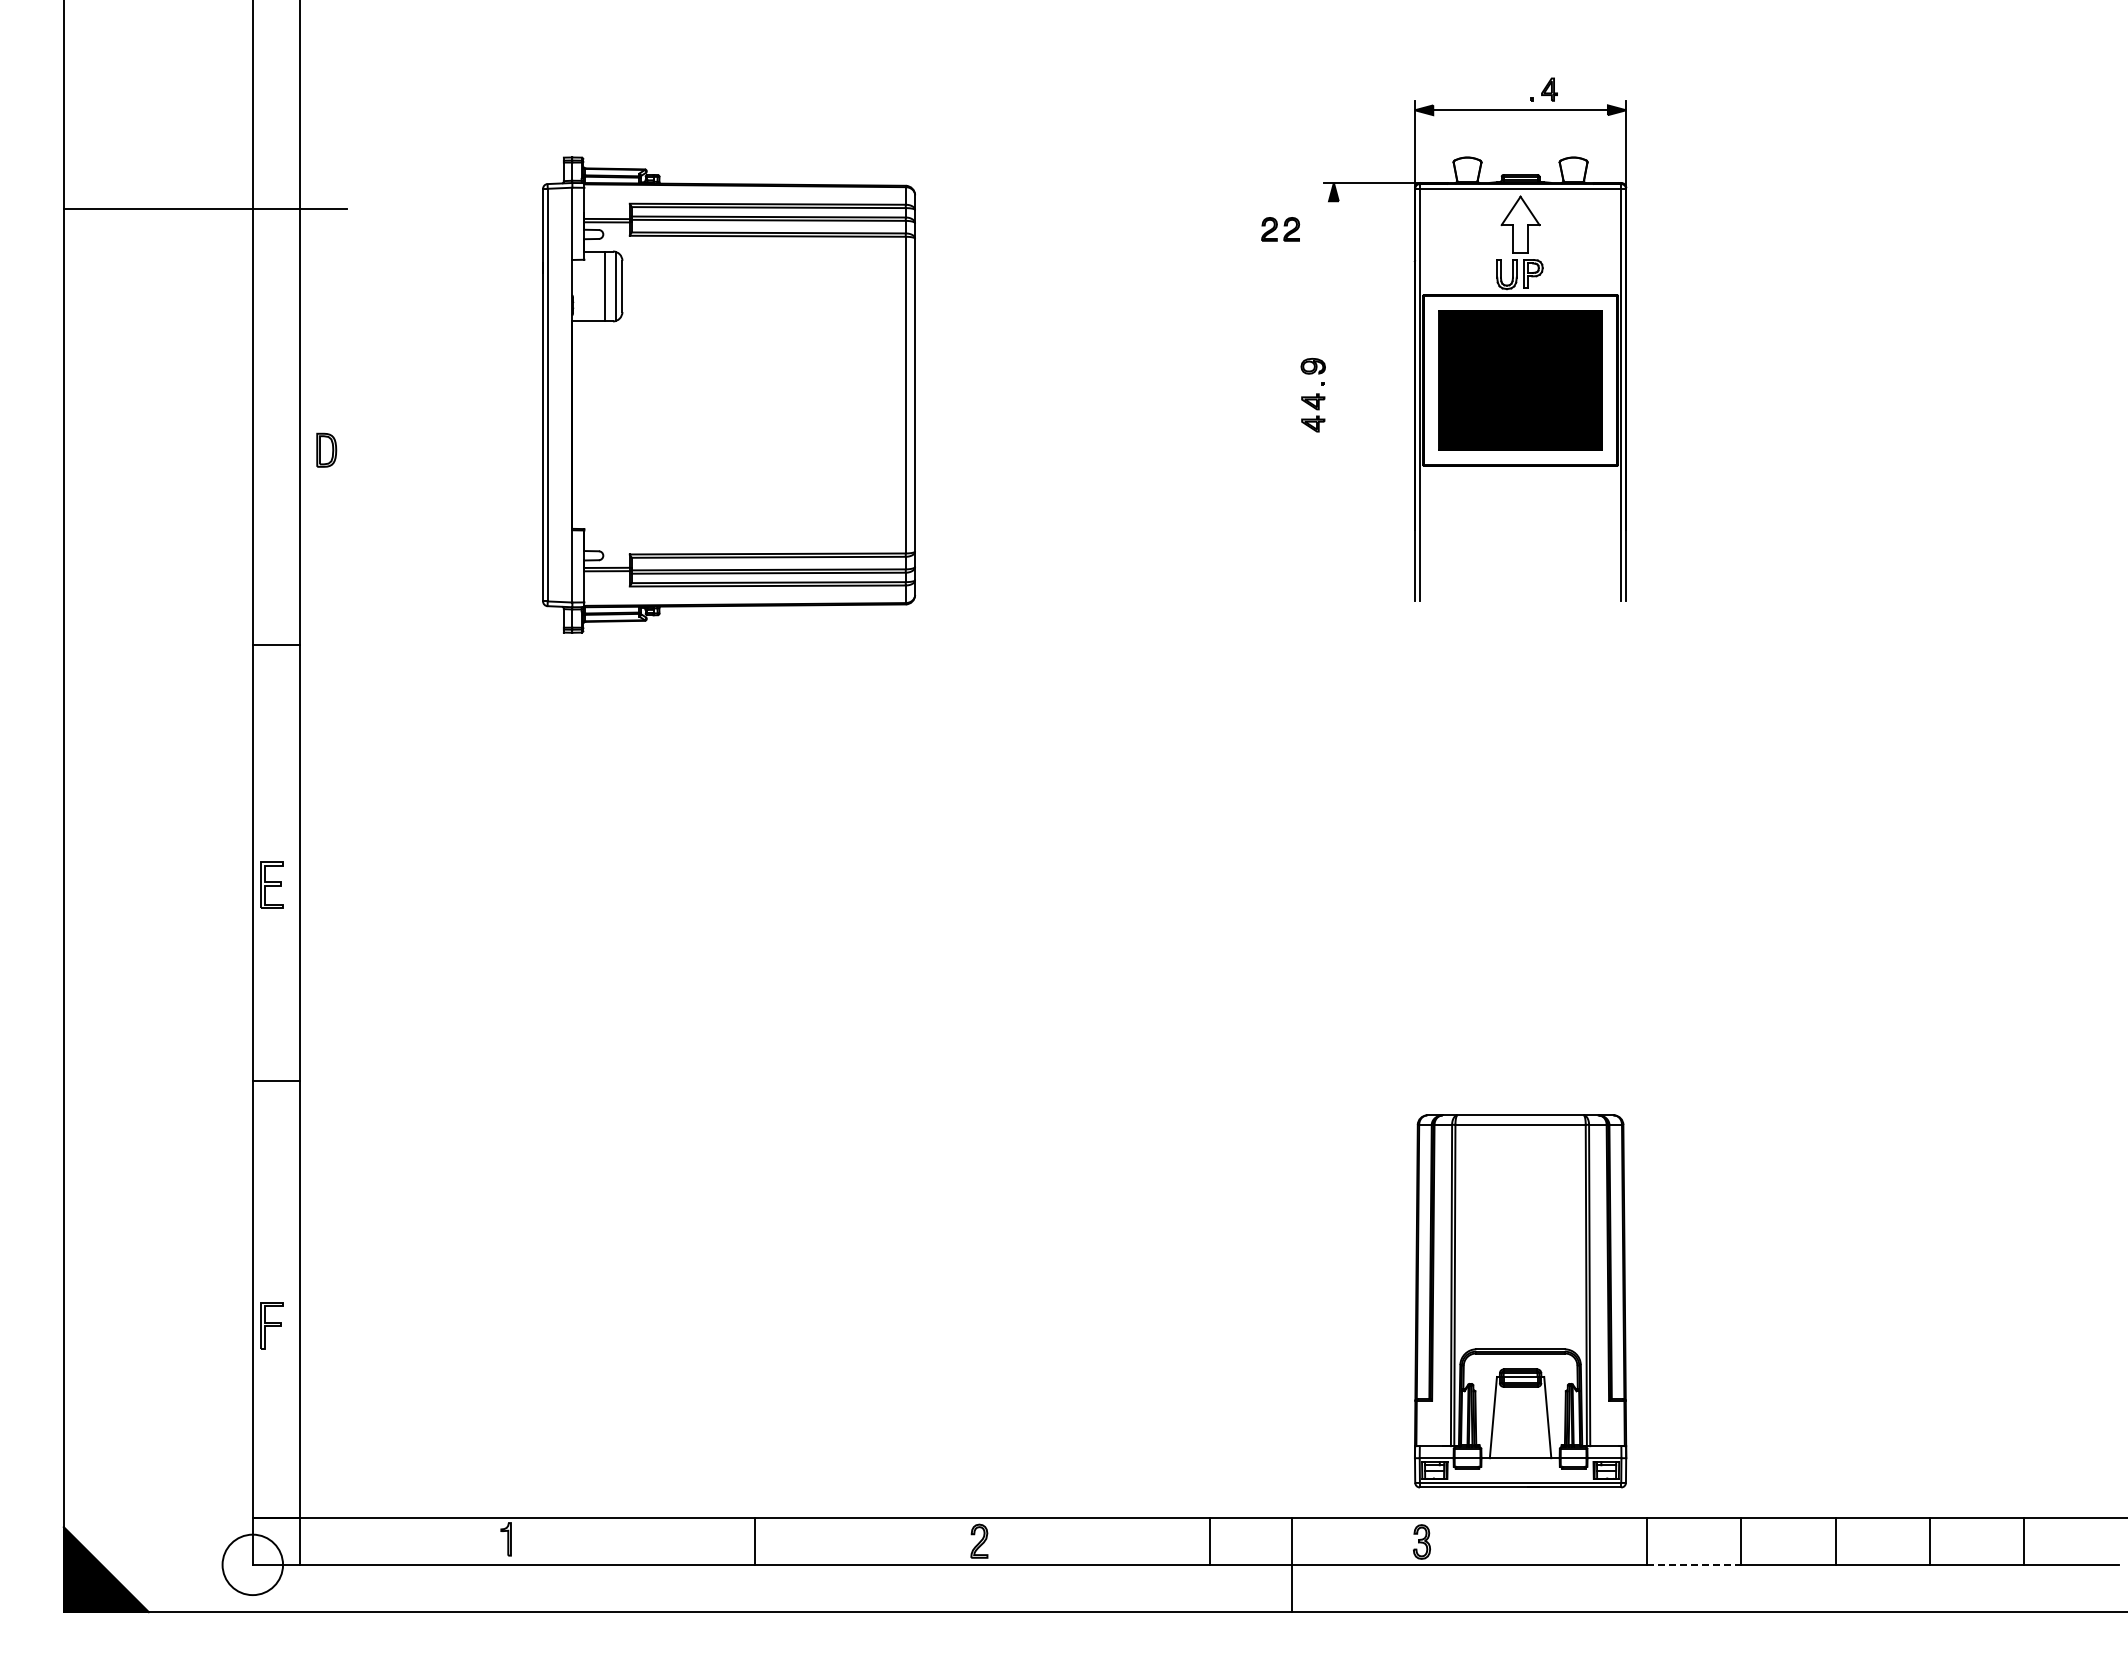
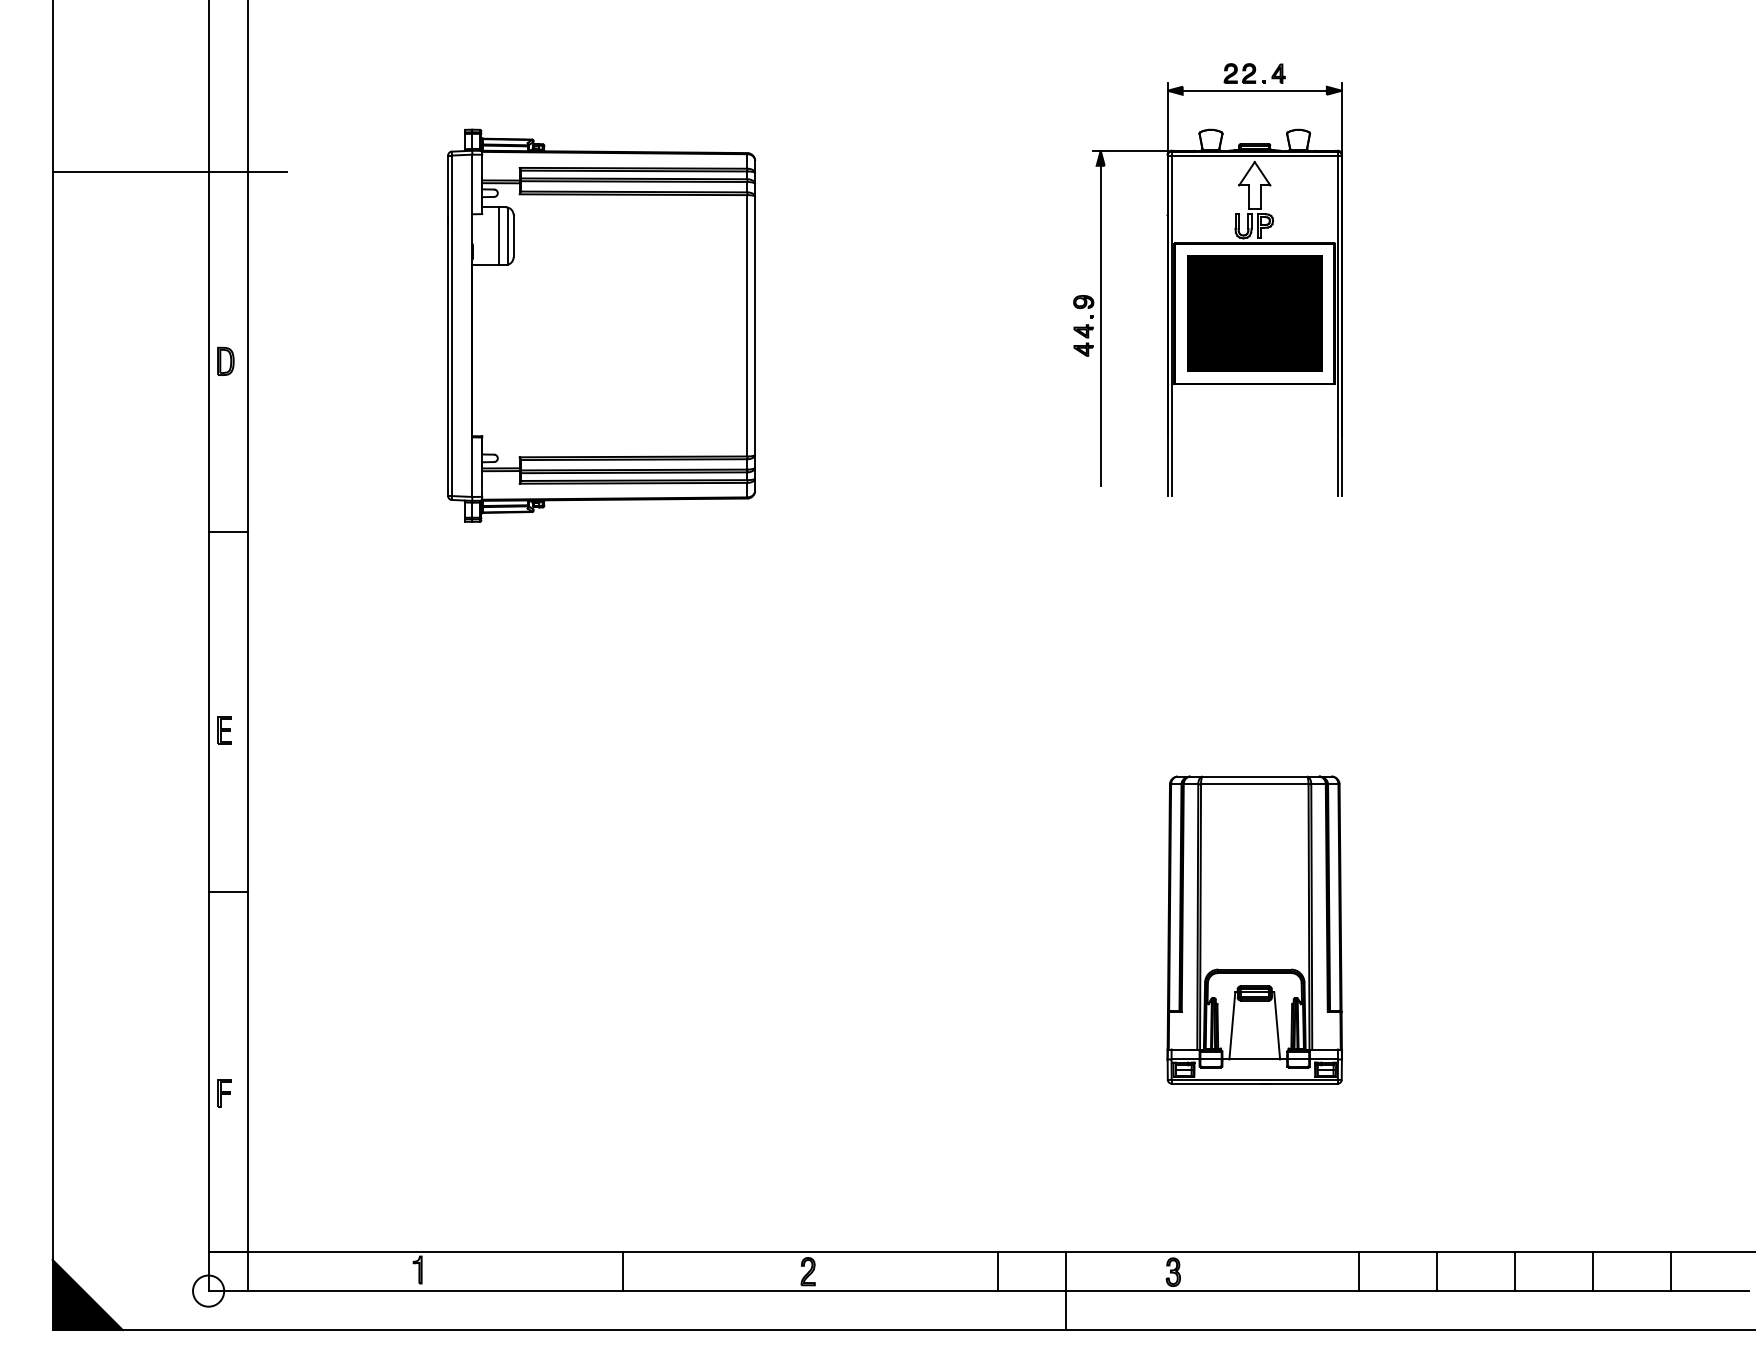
part: (1280, 229) -> (1239, 73), moved
line: (1333, 395) -> (1100, 326), added
part: (326, 449) -> (225, 360), moved
part: (272, 885) -> (224, 730), size x0.71
part: (1520, 1301) -> (1254, 930), moved
part: (272, 1325) -> (224, 1093), size x0.71
circle: (252, 1564) -> (208, 1290), size x0.62
line: (1694, 1564) -> (1398, 1290), dashed -> solid

